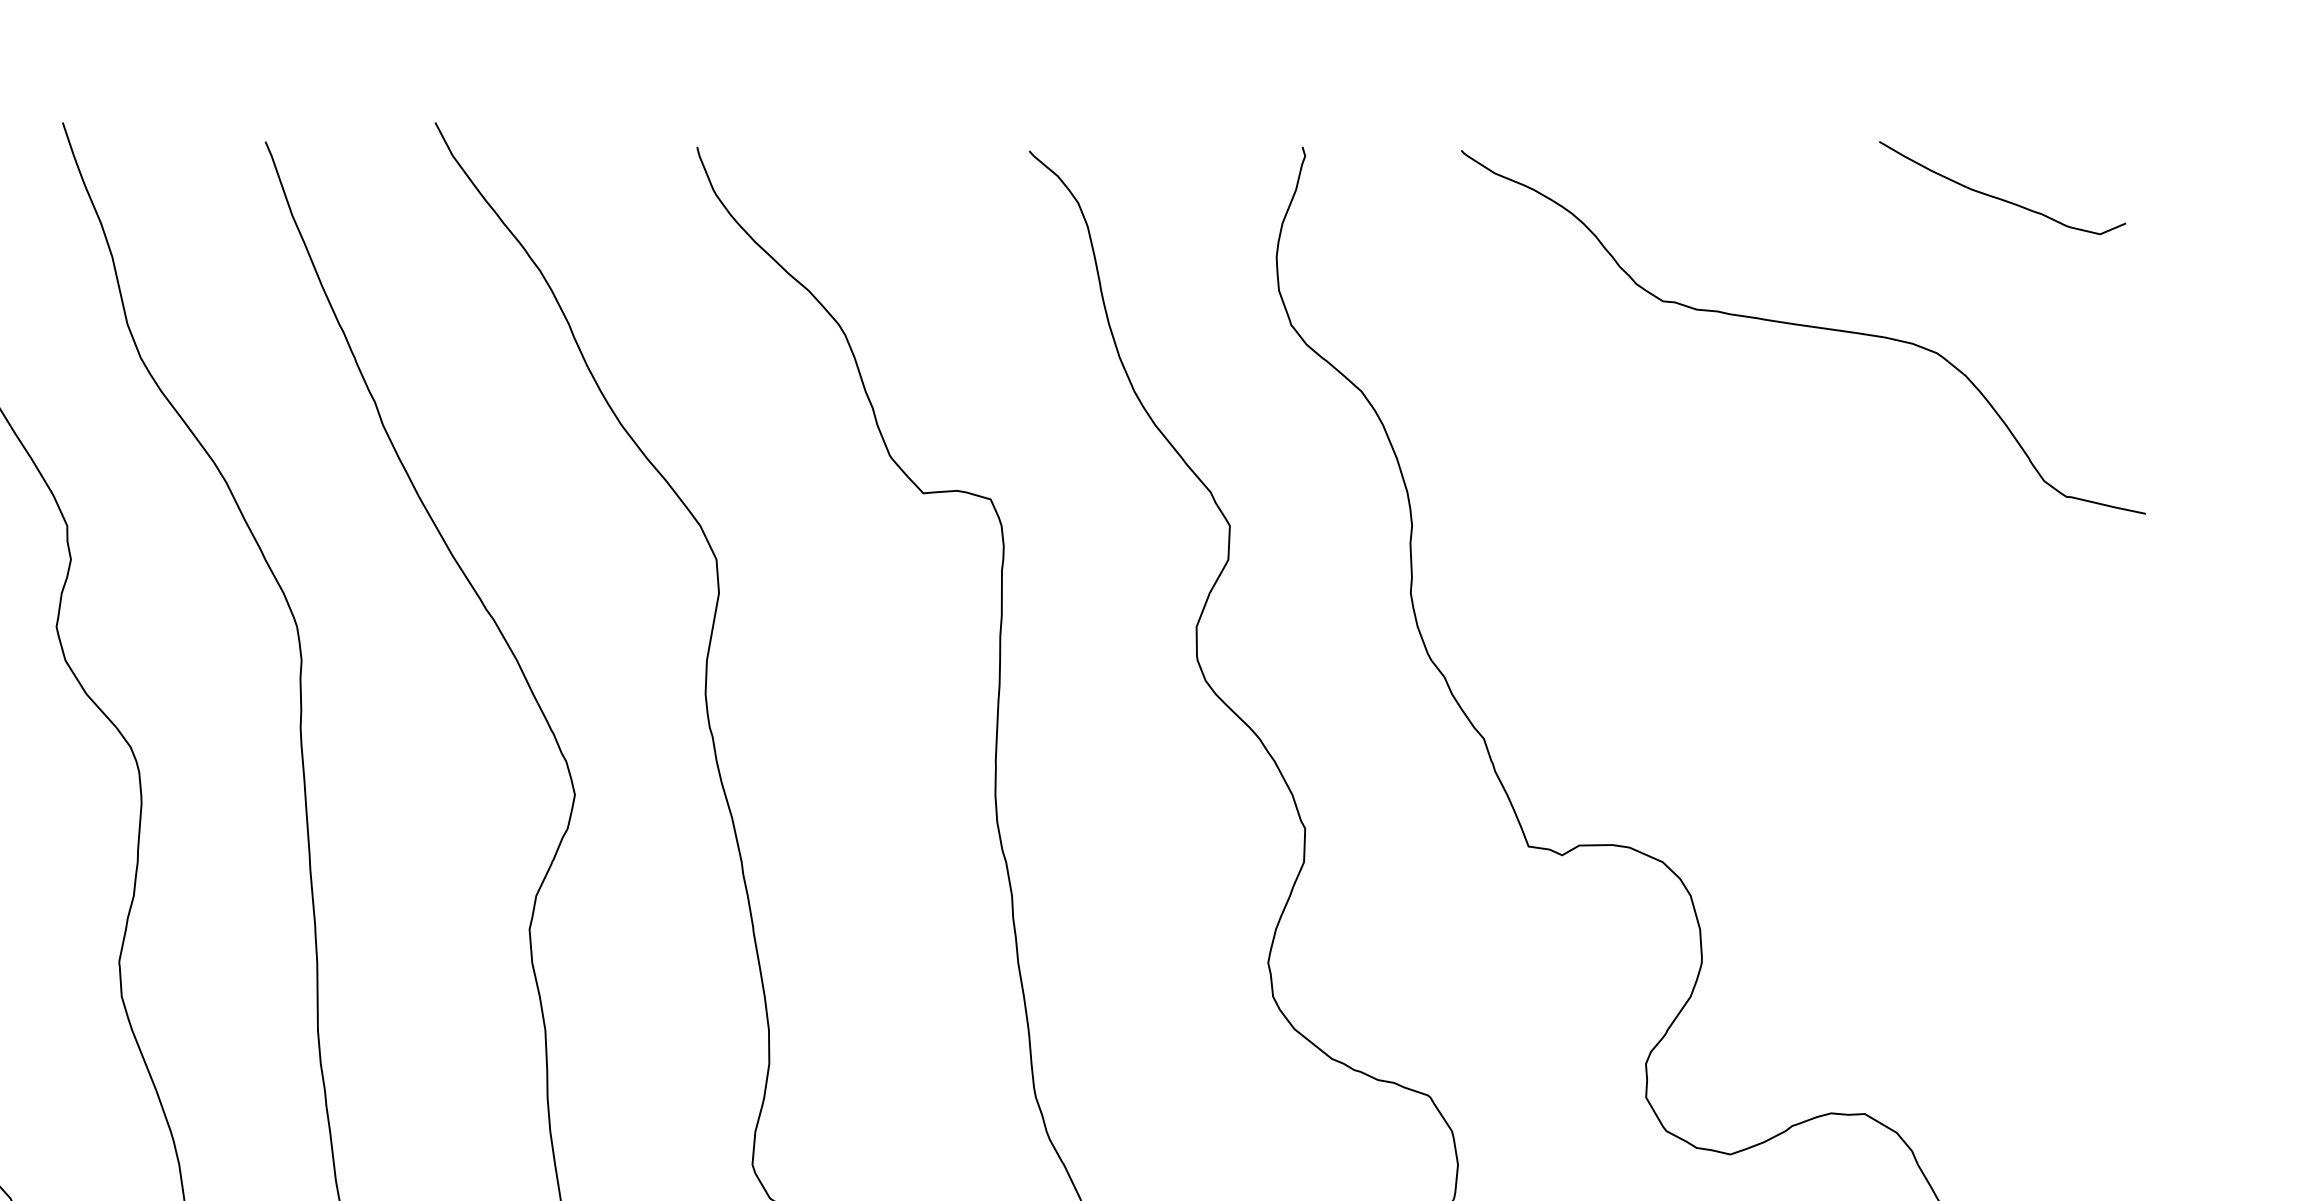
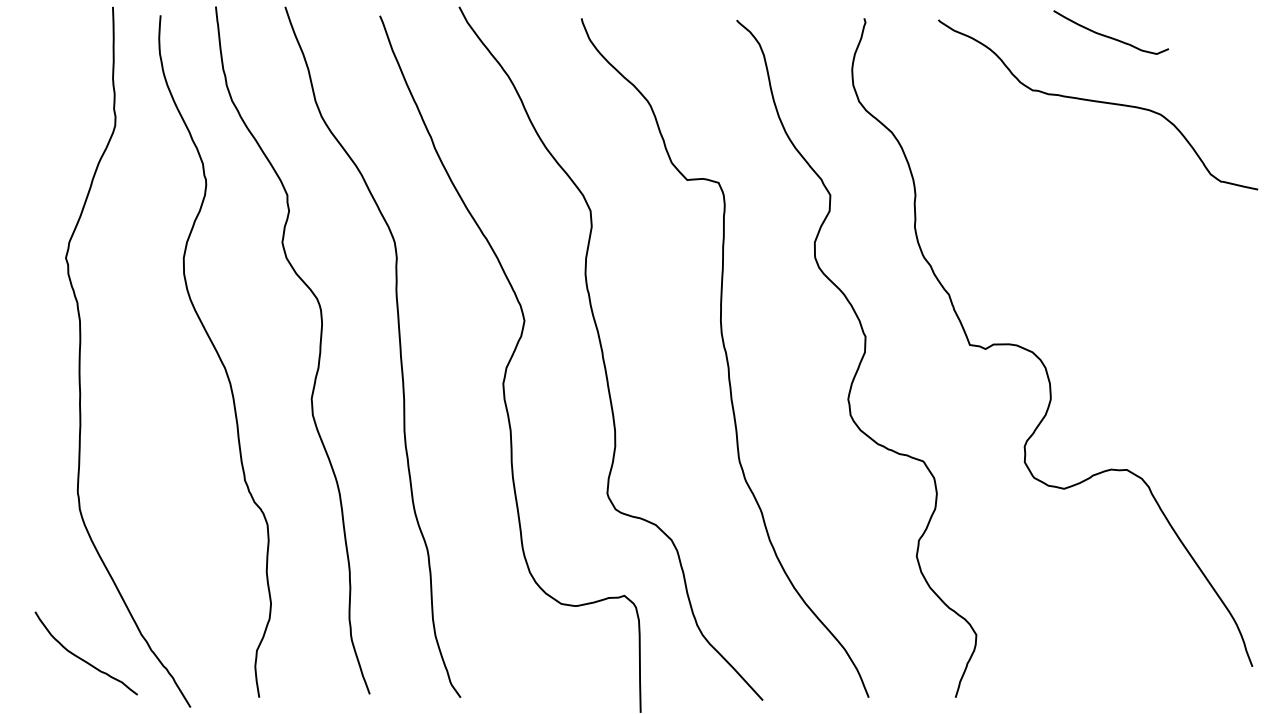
curve: (2000, 196) -> (1110, 36), moved

